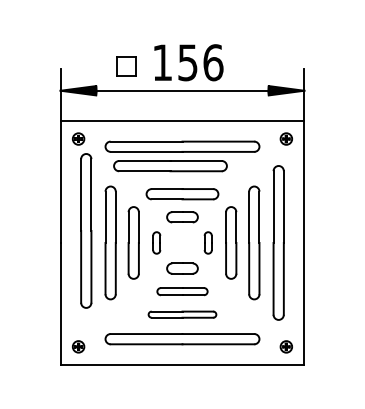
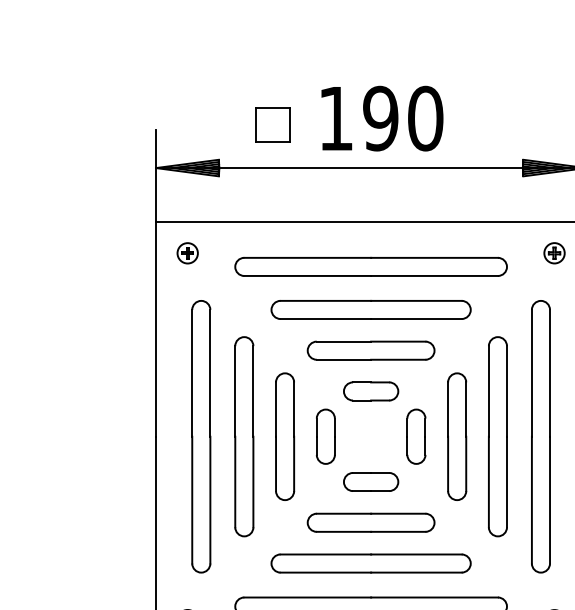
text: (200, 62) -> (402, 118), 156 -> 190
part: (170, 166) -> (371, 310), moved
part: (86, 230) -> (201, 435), moved
part: (156, 242) -> (325, 435), size x1.43
part: (208, 242) -> (417, 435), size x1.43
part: (182, 291) -> (371, 522), size x1.43
part: (182, 314) -> (371, 563), size x1.67

